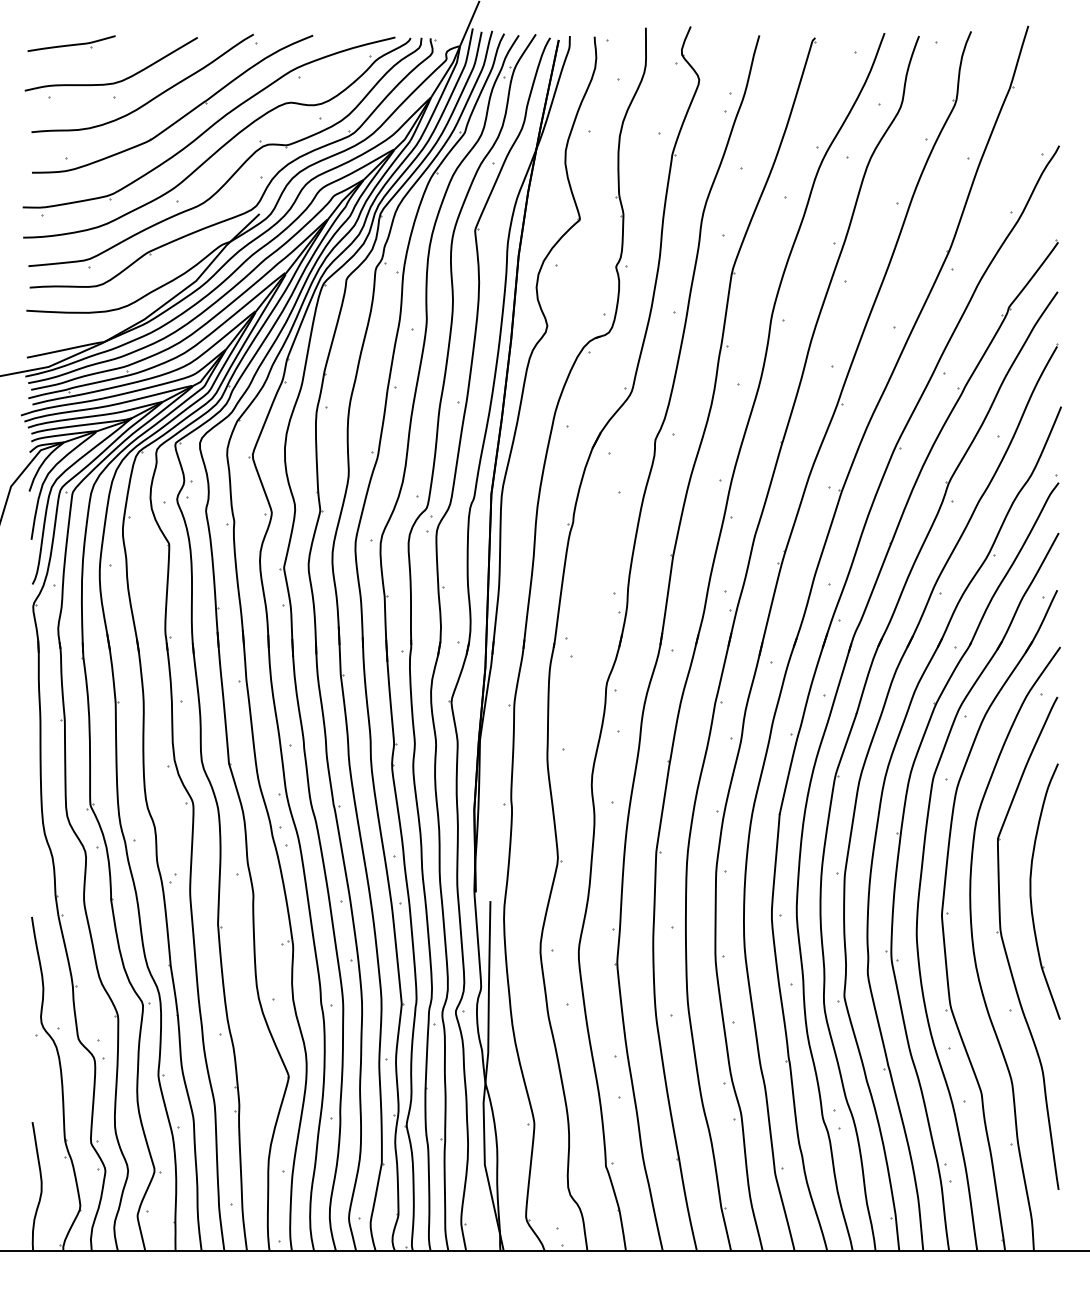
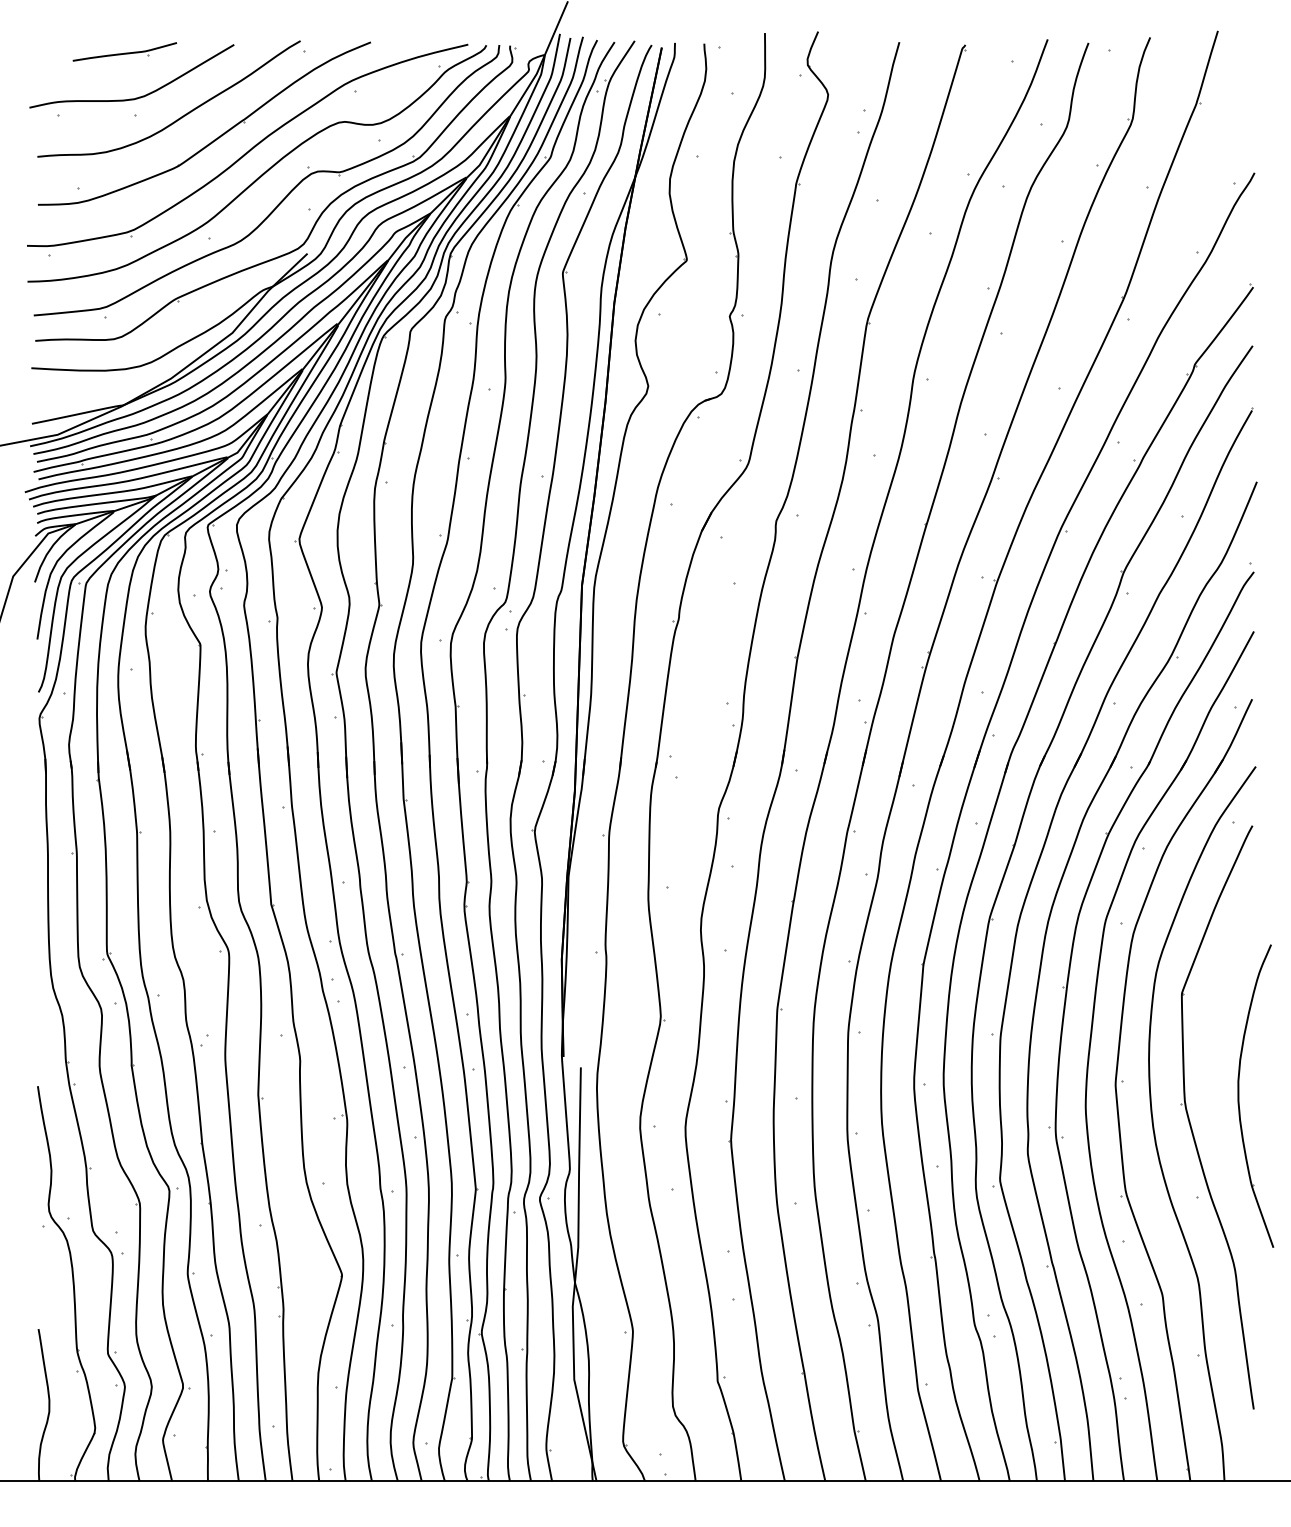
part: (71, 43) -> (124, 51), moved
part: (1031, 891) -> (1239, 1095), moved

